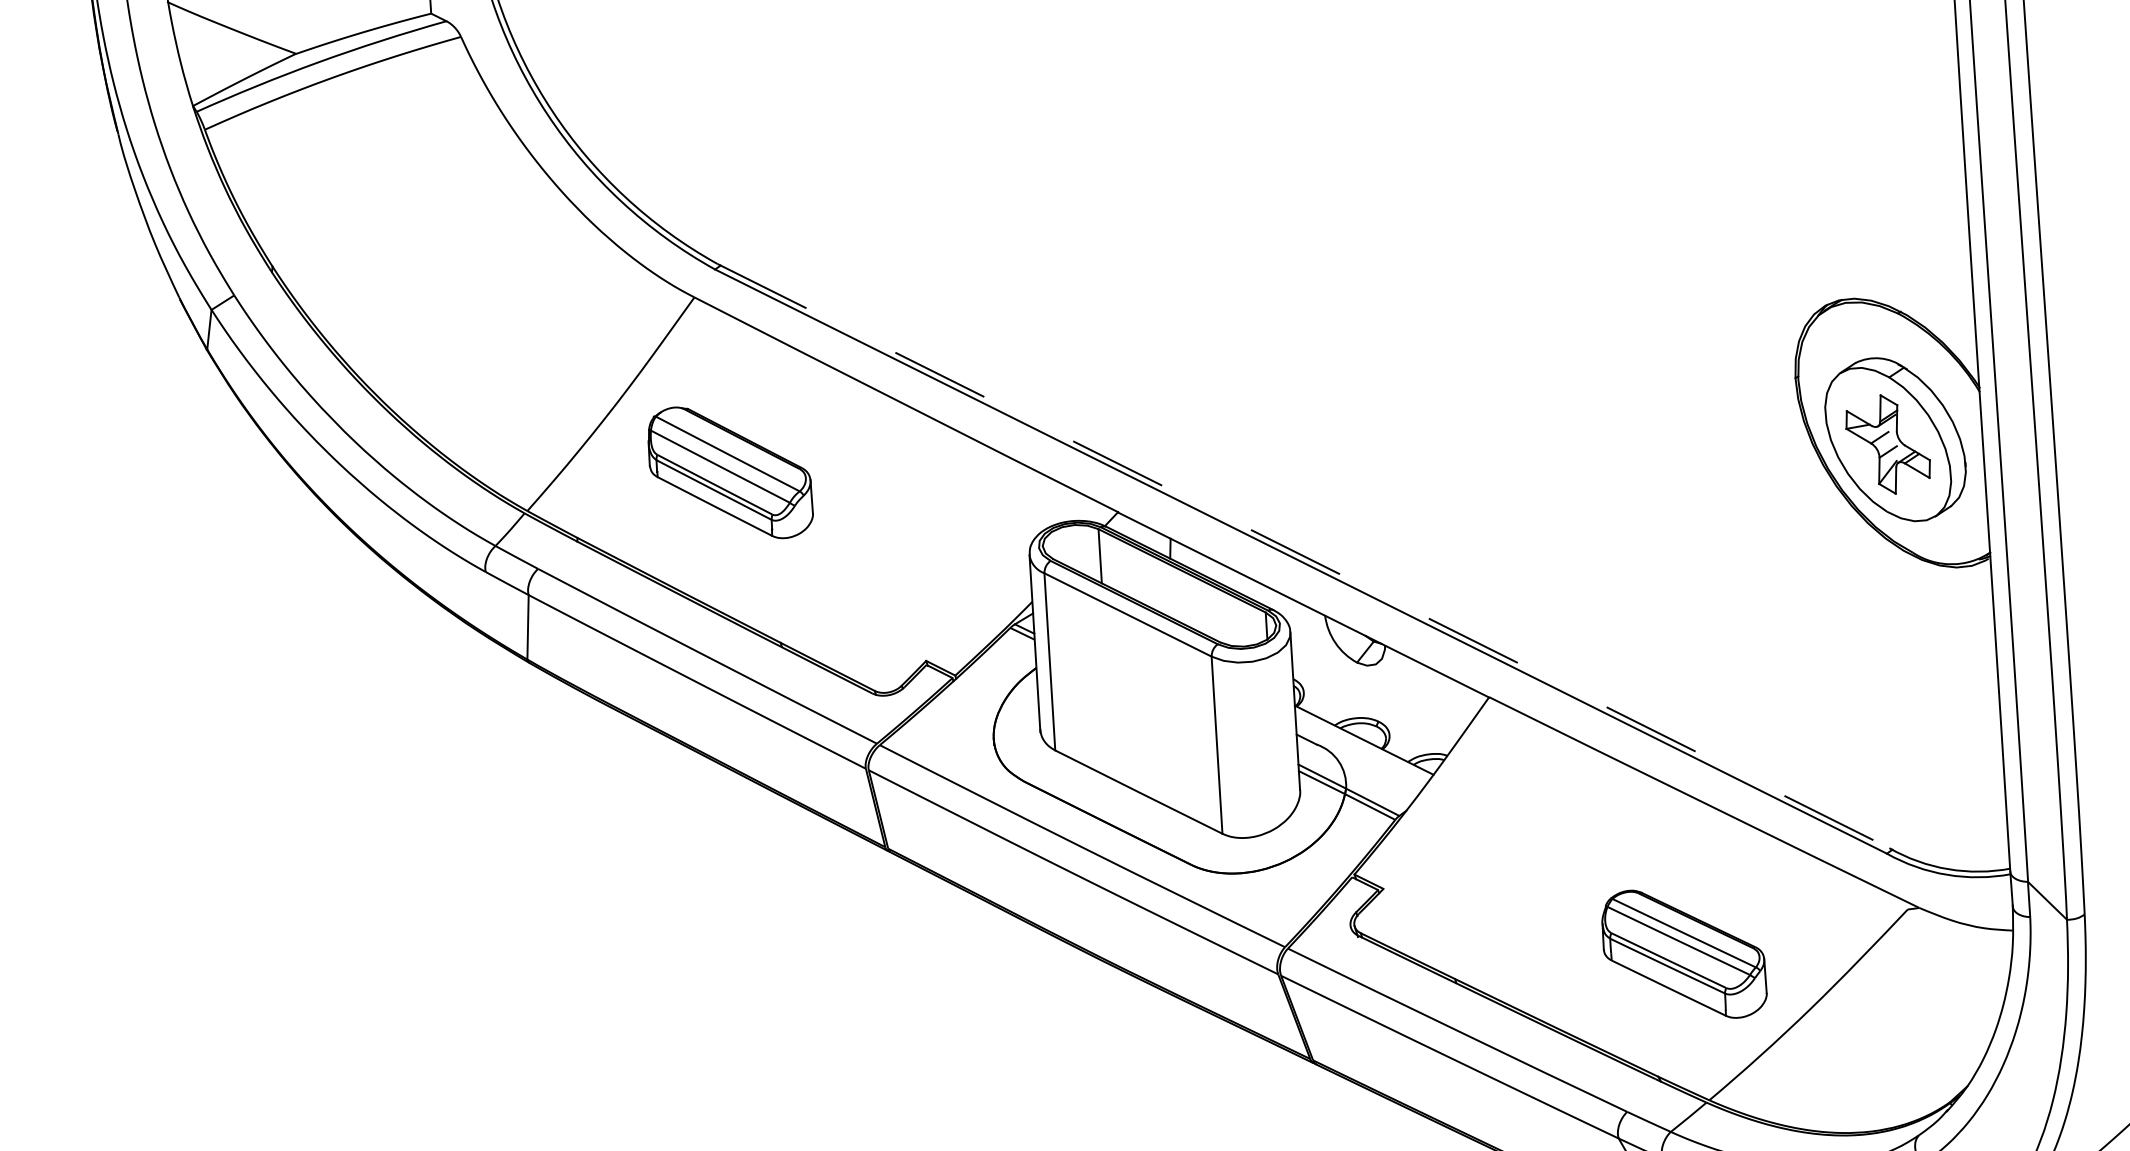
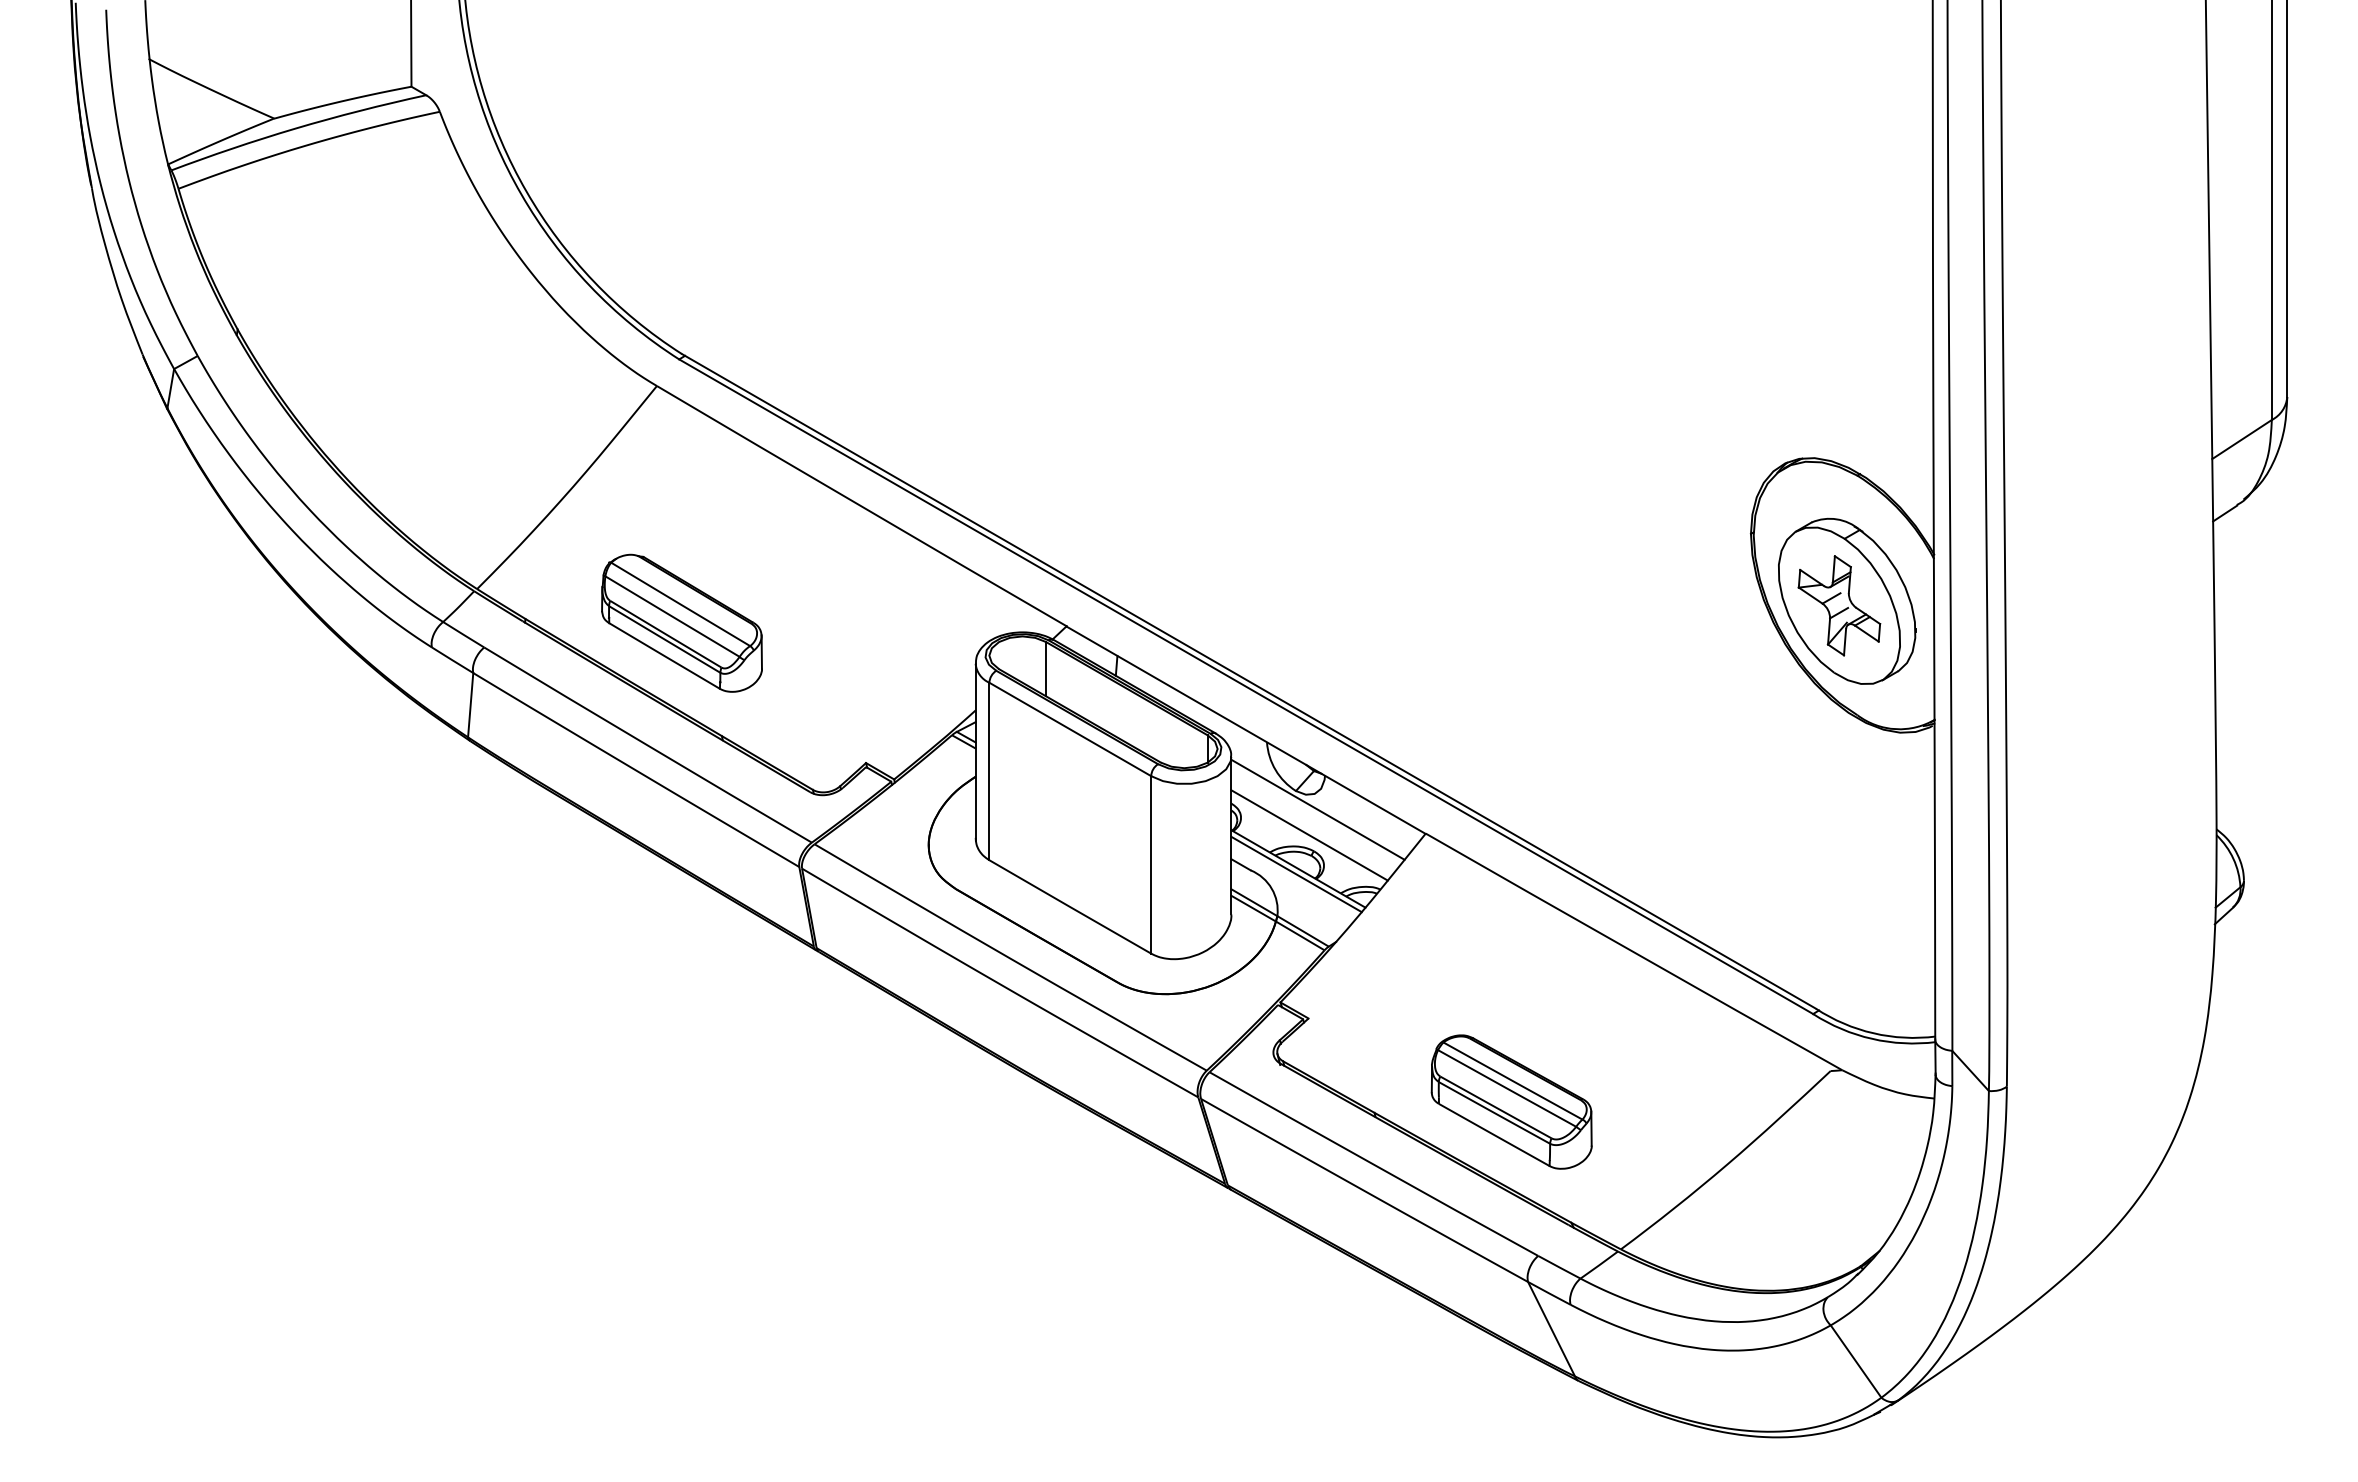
part: (729, 472) -> (681, 622), moved
line: (1302, 556) -> (1248, 681), dashed -> solid
line: (1379, 679) -> (1317, 809), added
line: (1373, 706) -> (1309, 835), added
line: (1362, 745) -> (1296, 874), added
part: (1683, 953) -> (1511, 1101), moved

